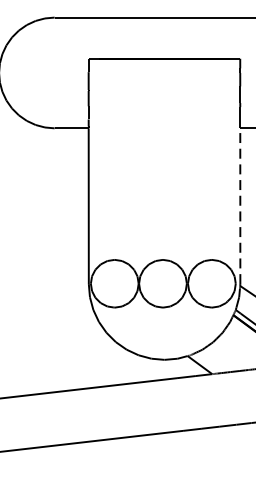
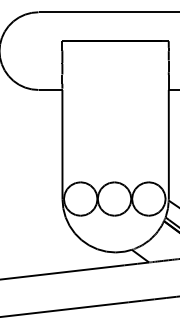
line: (239, 206) -> (168, 144), dashed -> solid

